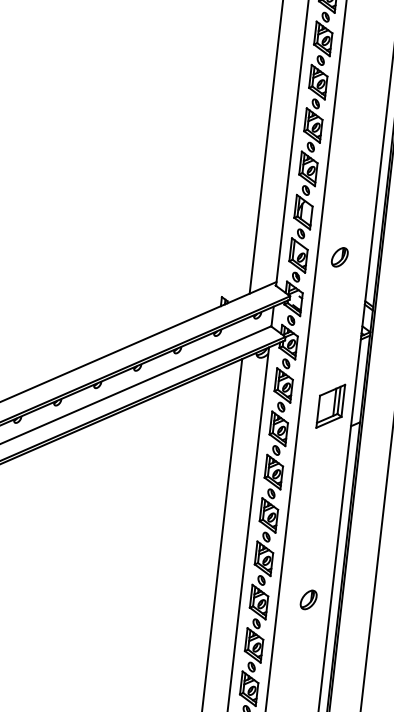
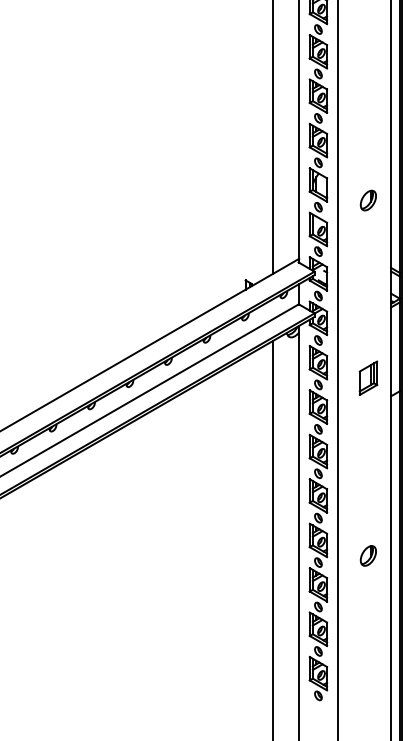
part: (338, 257) -> (367, 200), moved
part: (330, 405) -> (368, 377), size x0.71
part: (307, 599) -> (367, 555), moved

